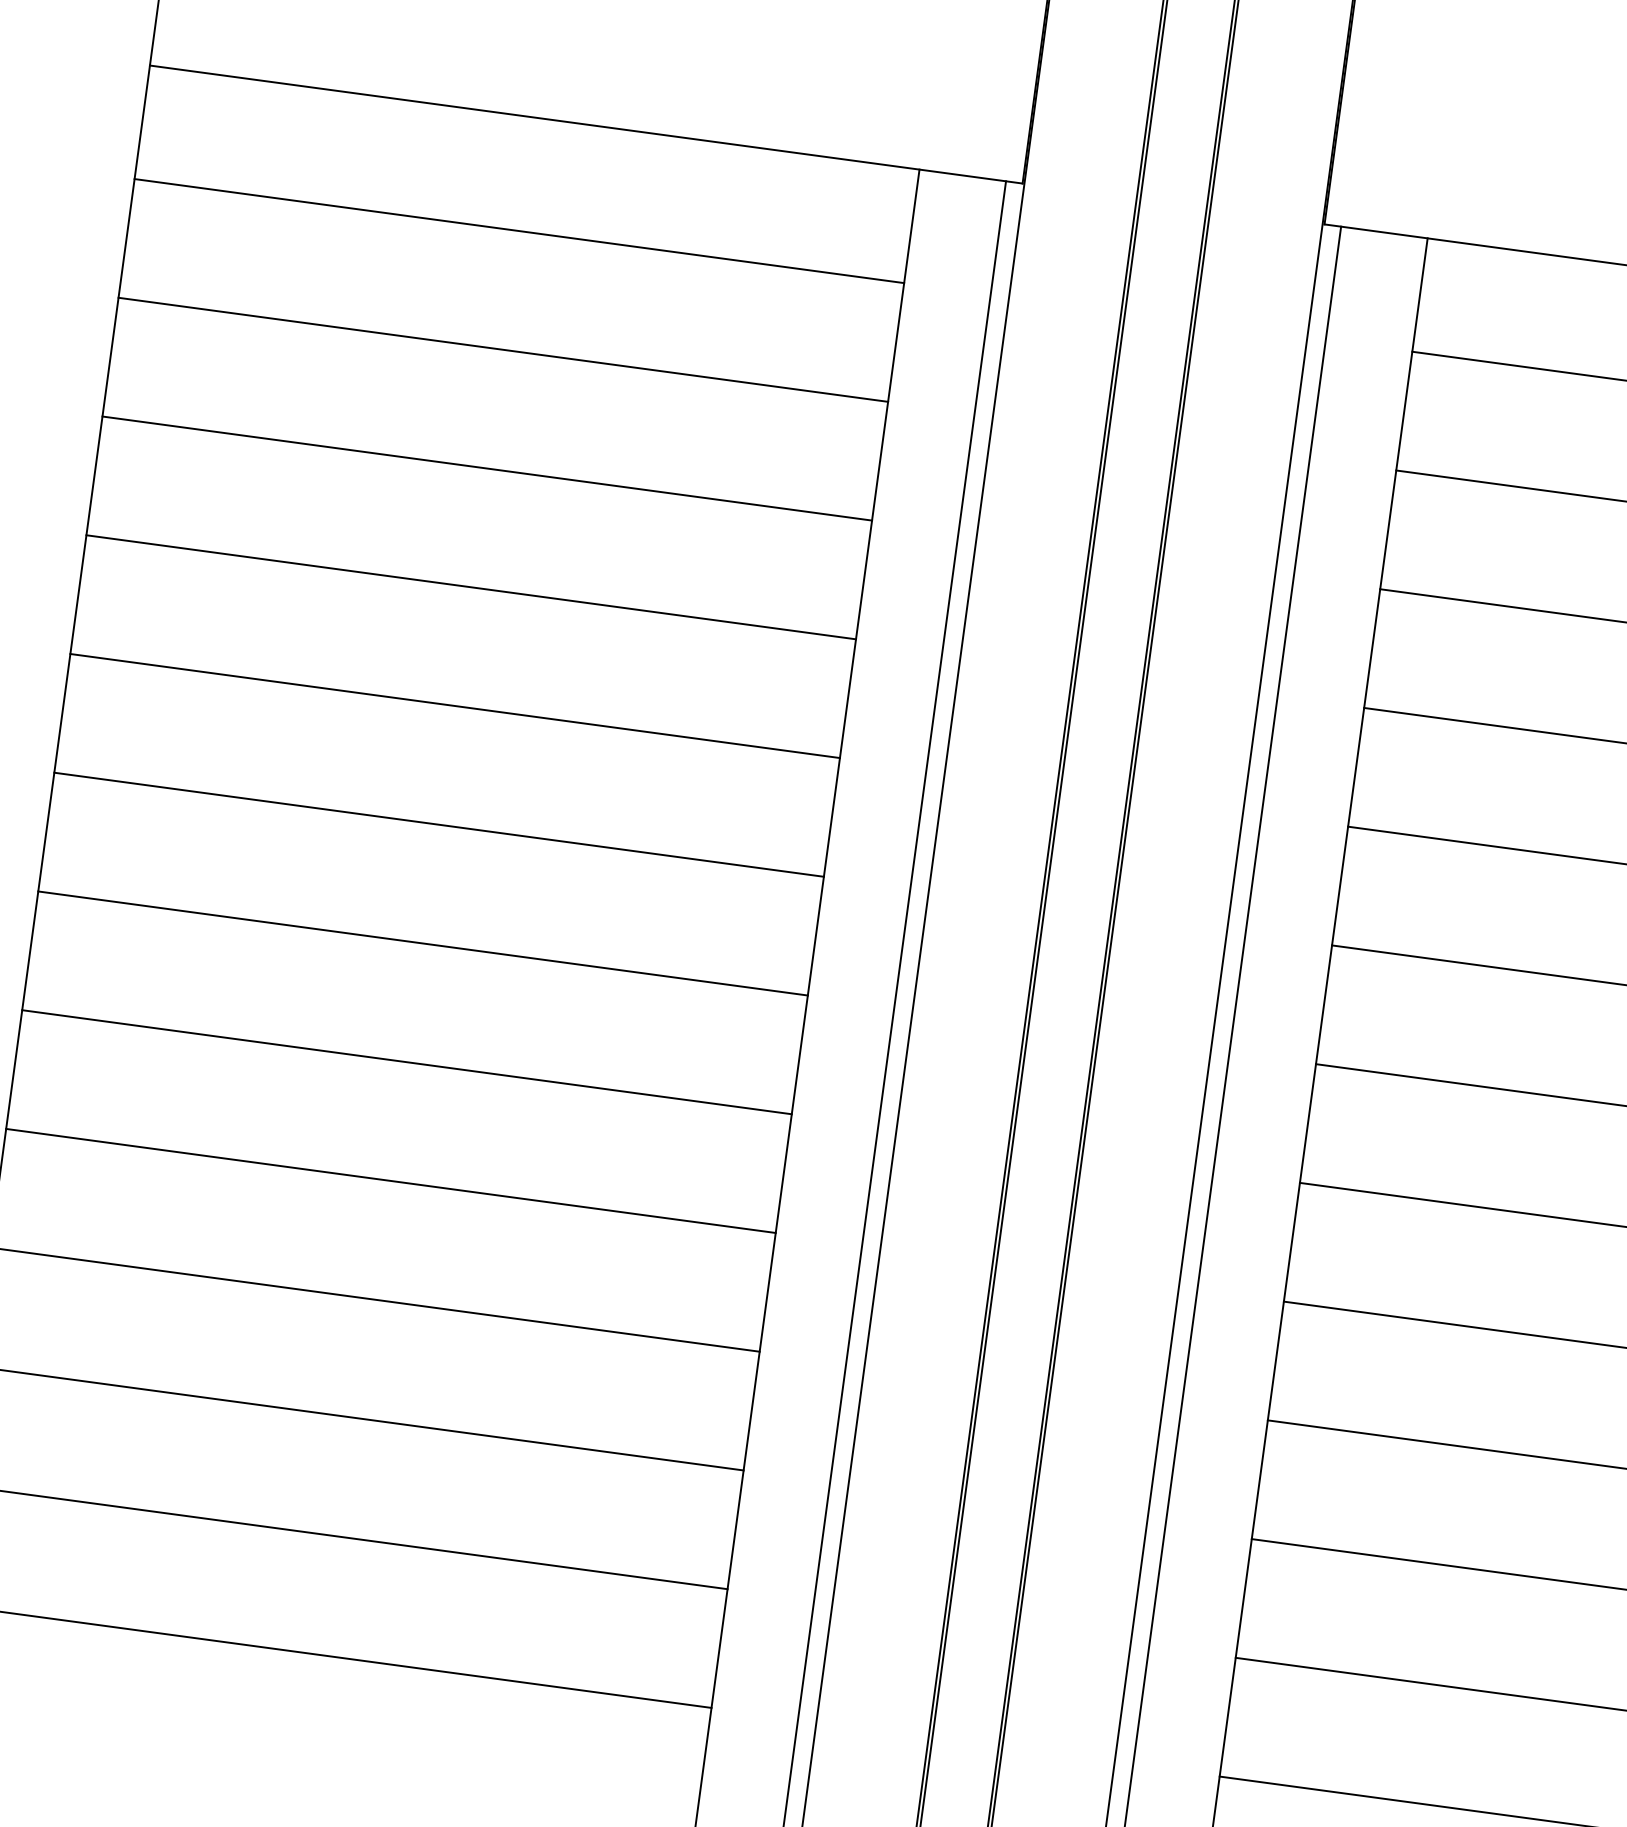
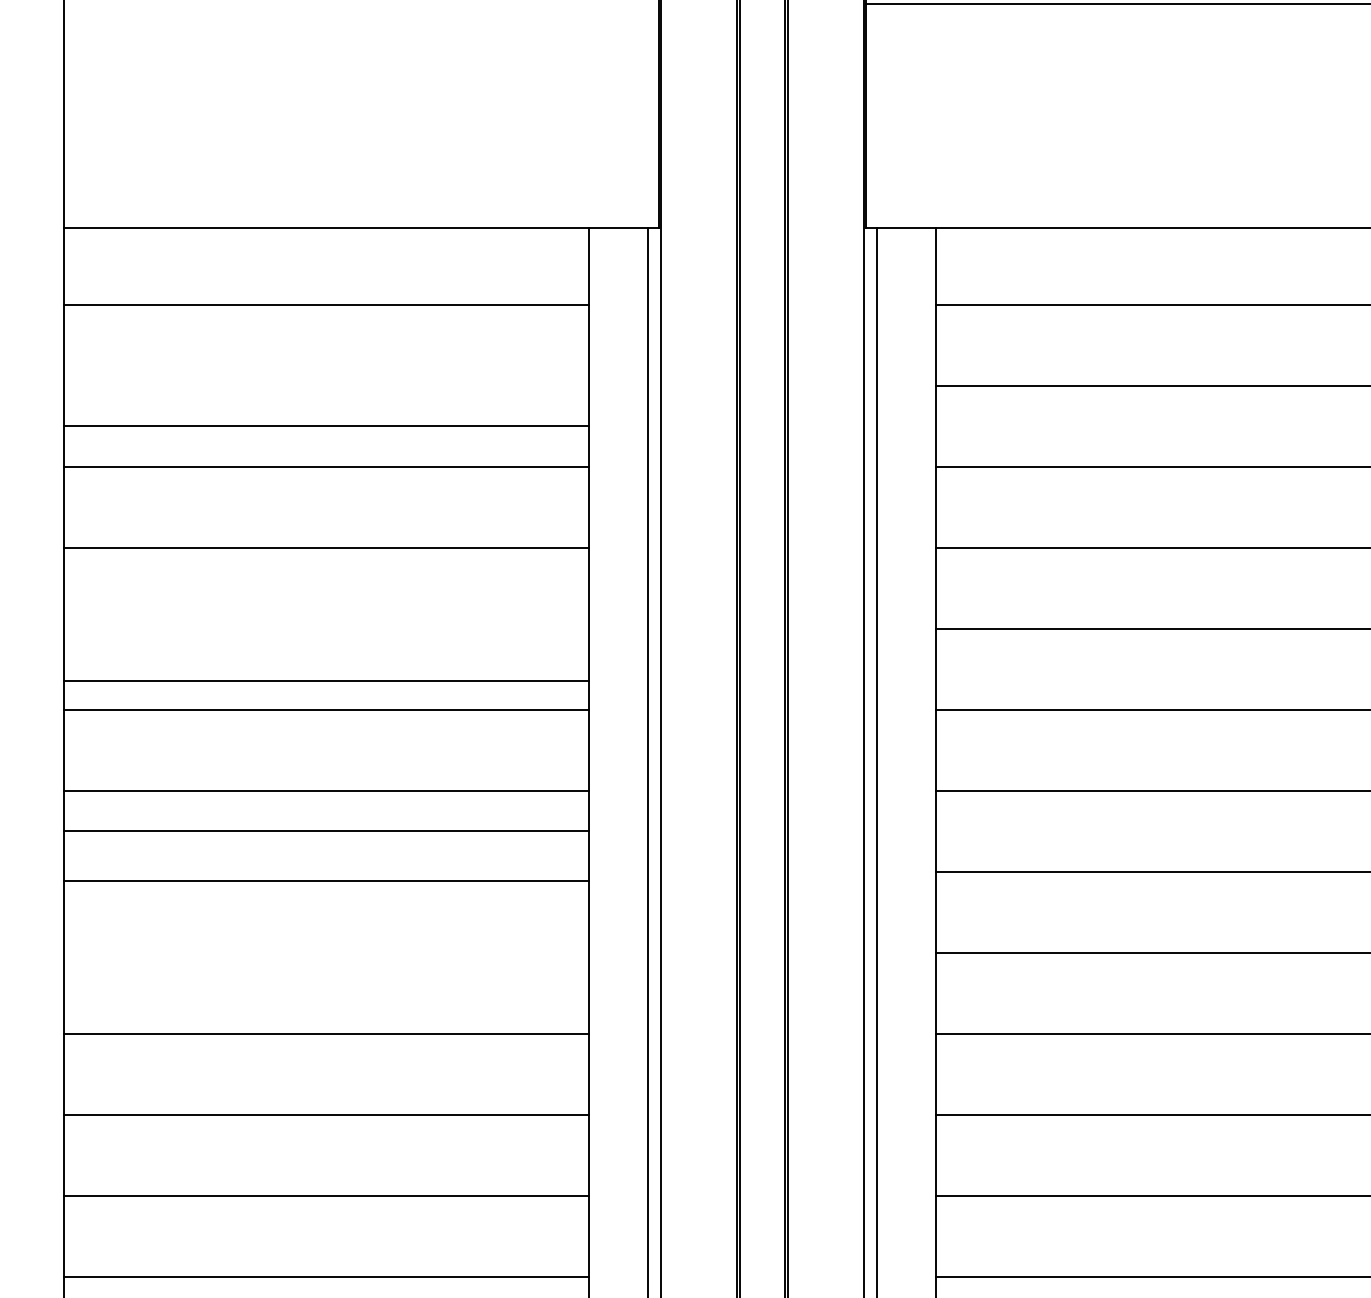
line: (503, 349) -> (326, 426), moved
line: (454, 706) -> (326, 681), moved
line: (406, 1062) -> (326, 831), moved
line: (390, 1181) -> (326, 881), moved

